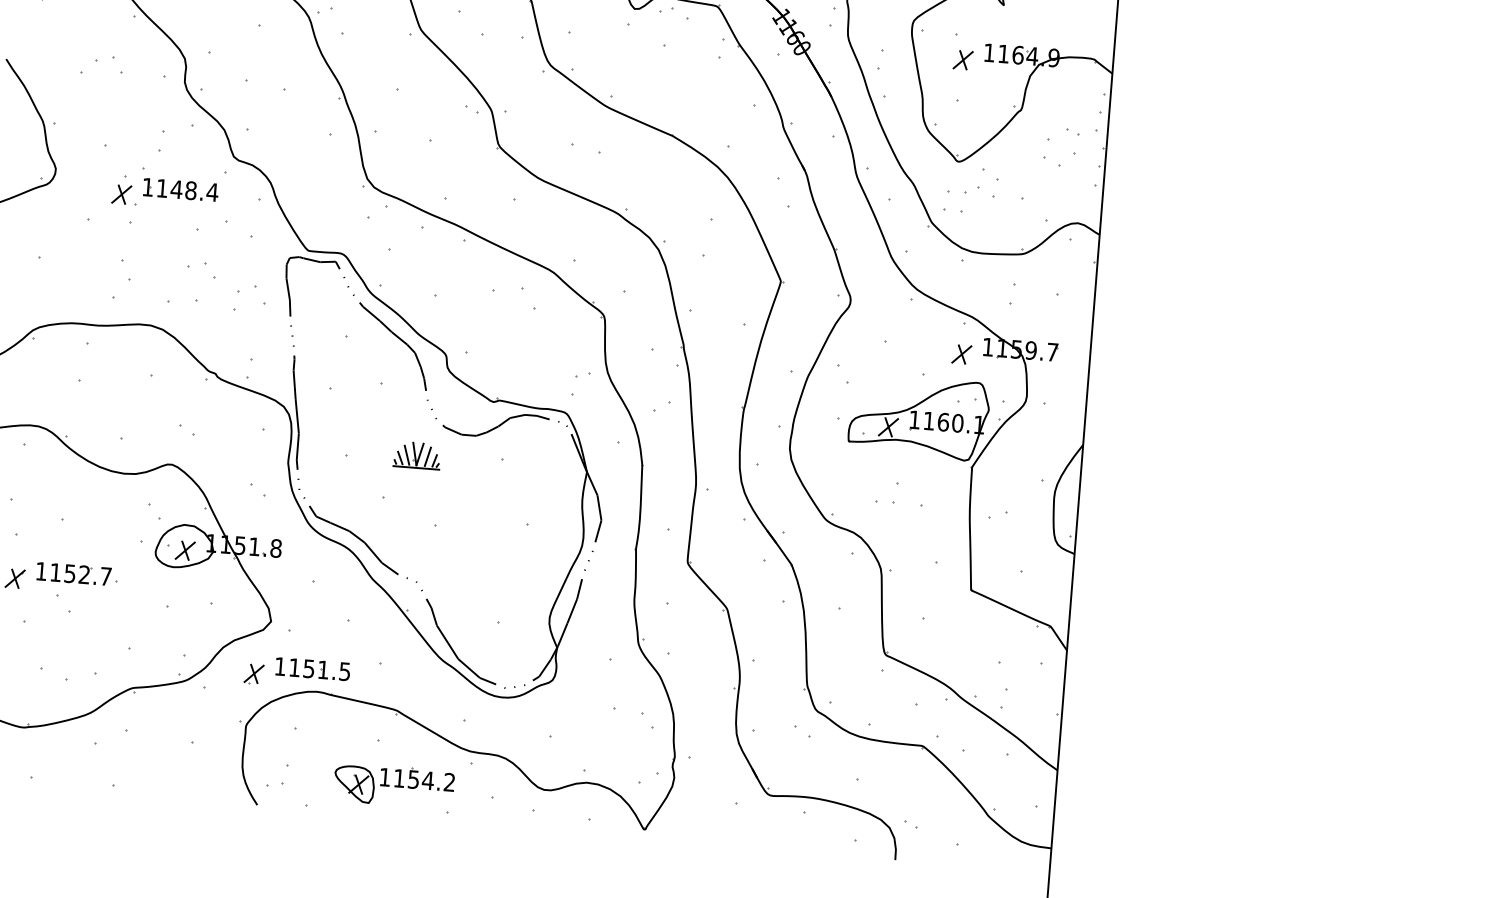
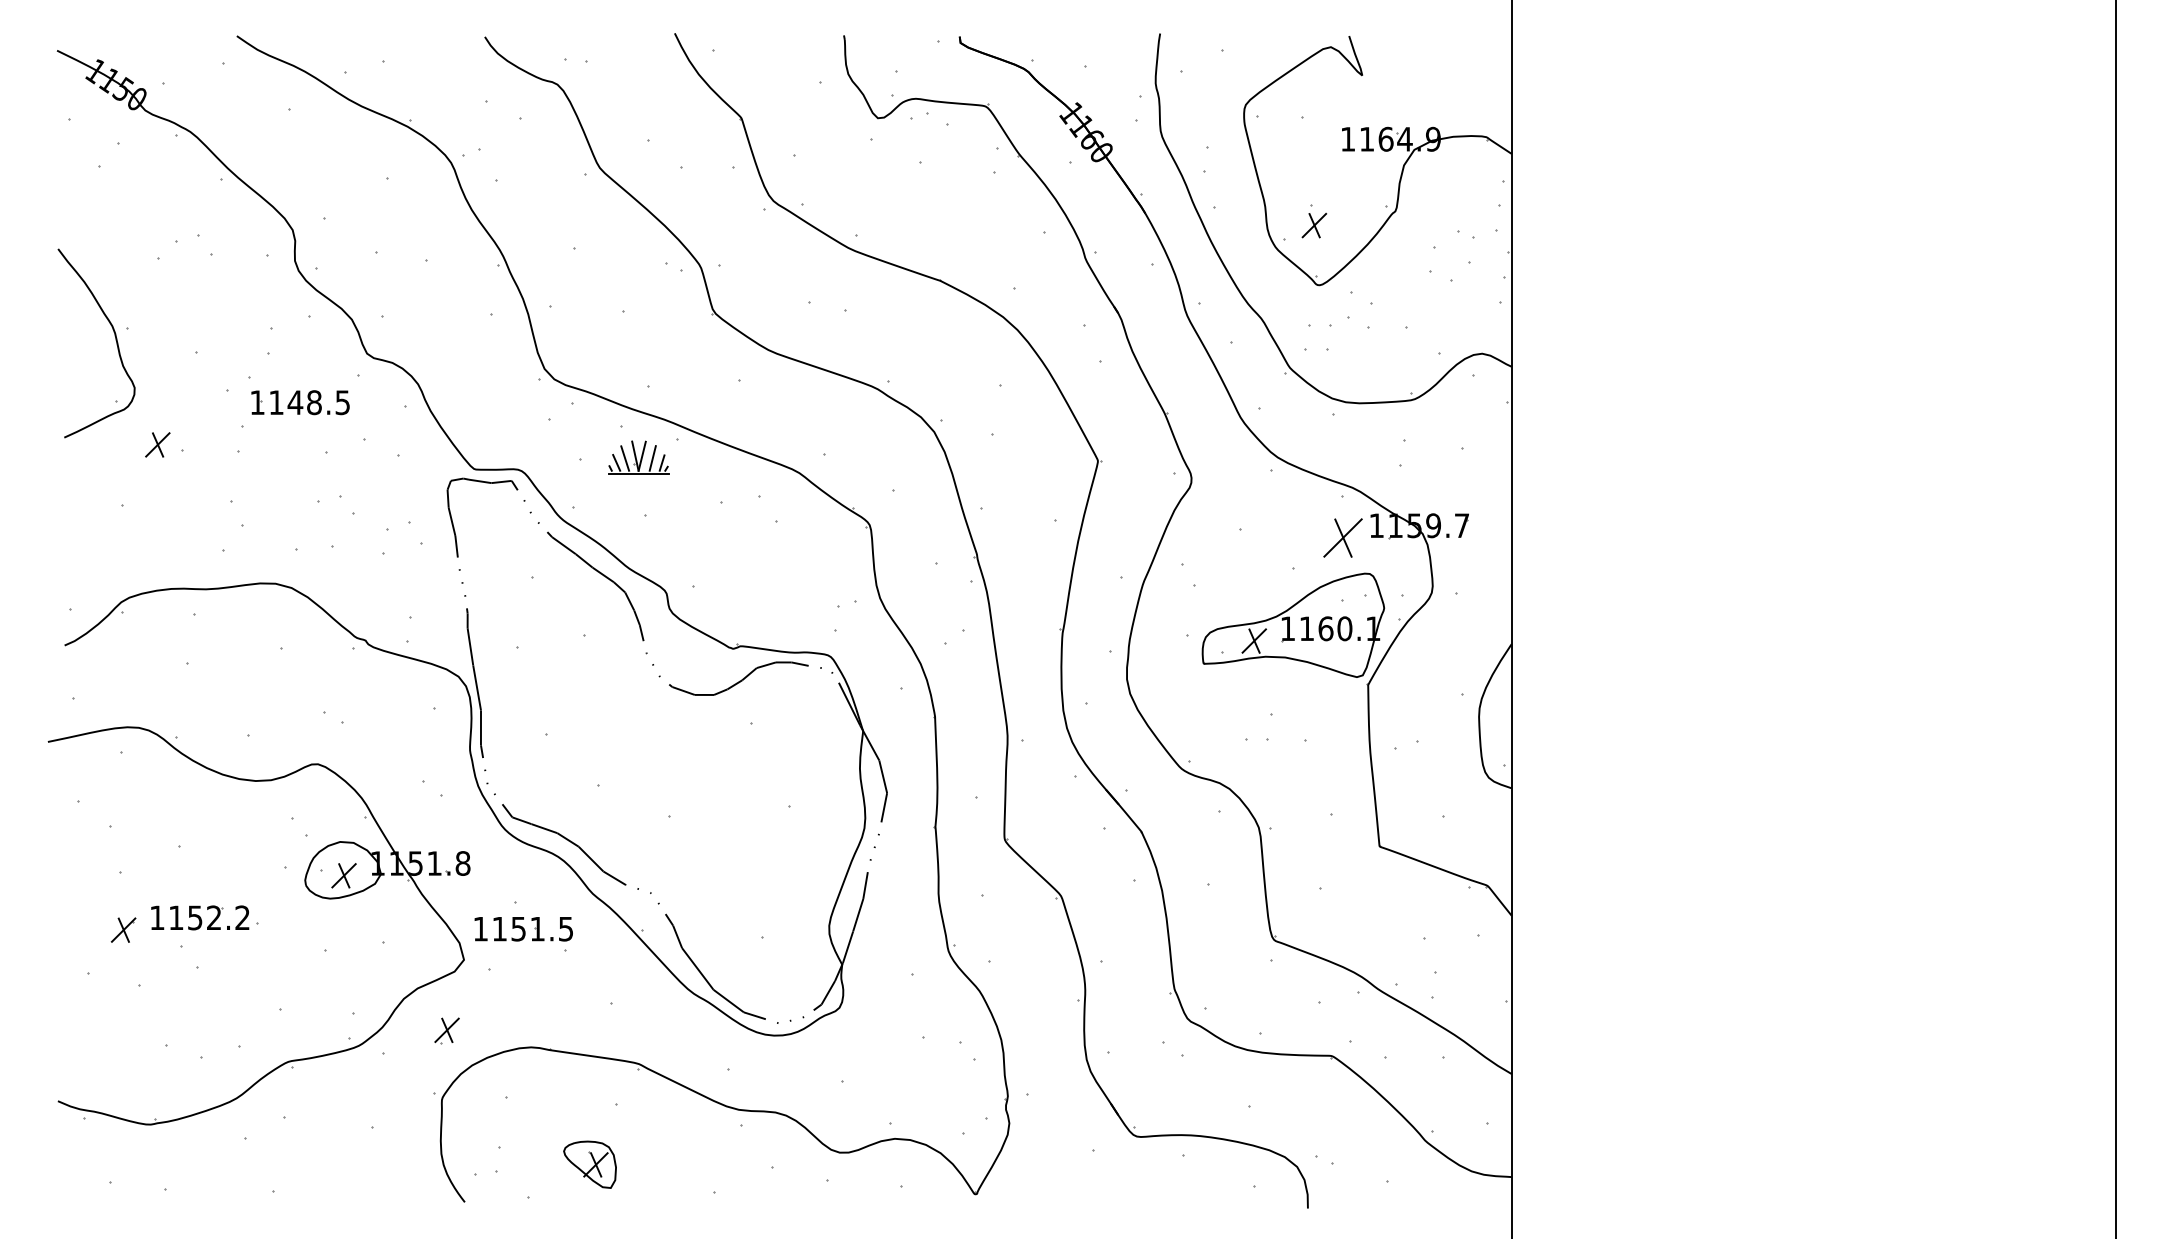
part: (963, 60) -> (1314, 225), moved
text: (212, 192) -> (342, 402), 1148.4 -> 1148.5
part: (121, 194) -> (157, 444), moved
part: (961, 354) -> (1342, 537), size x1.6
part: (417, 455) -> (638, 457), moved
text: (105, 576) -> (242, 917), 1152.7 -> 1152.2
part: (312, 669) -> (523, 929), moved
part: (417, 778) -> (672, 1150), removed

